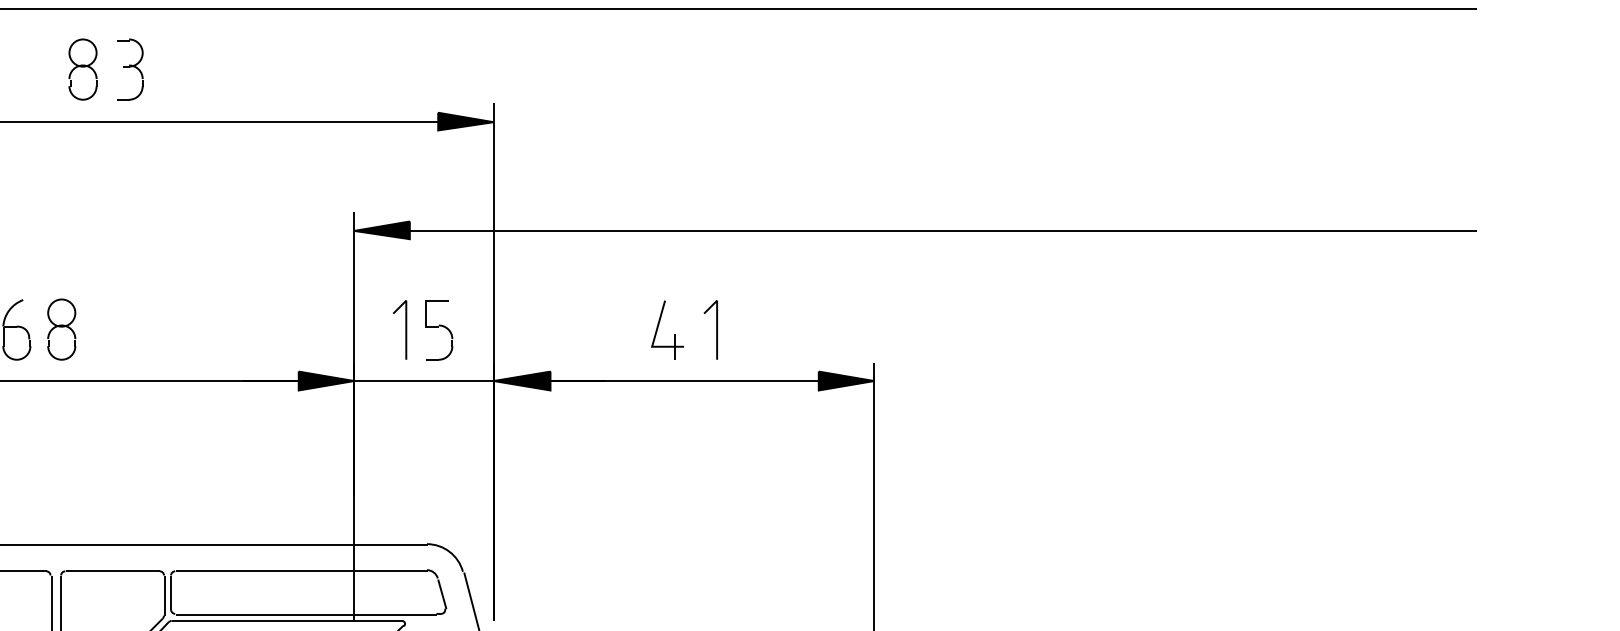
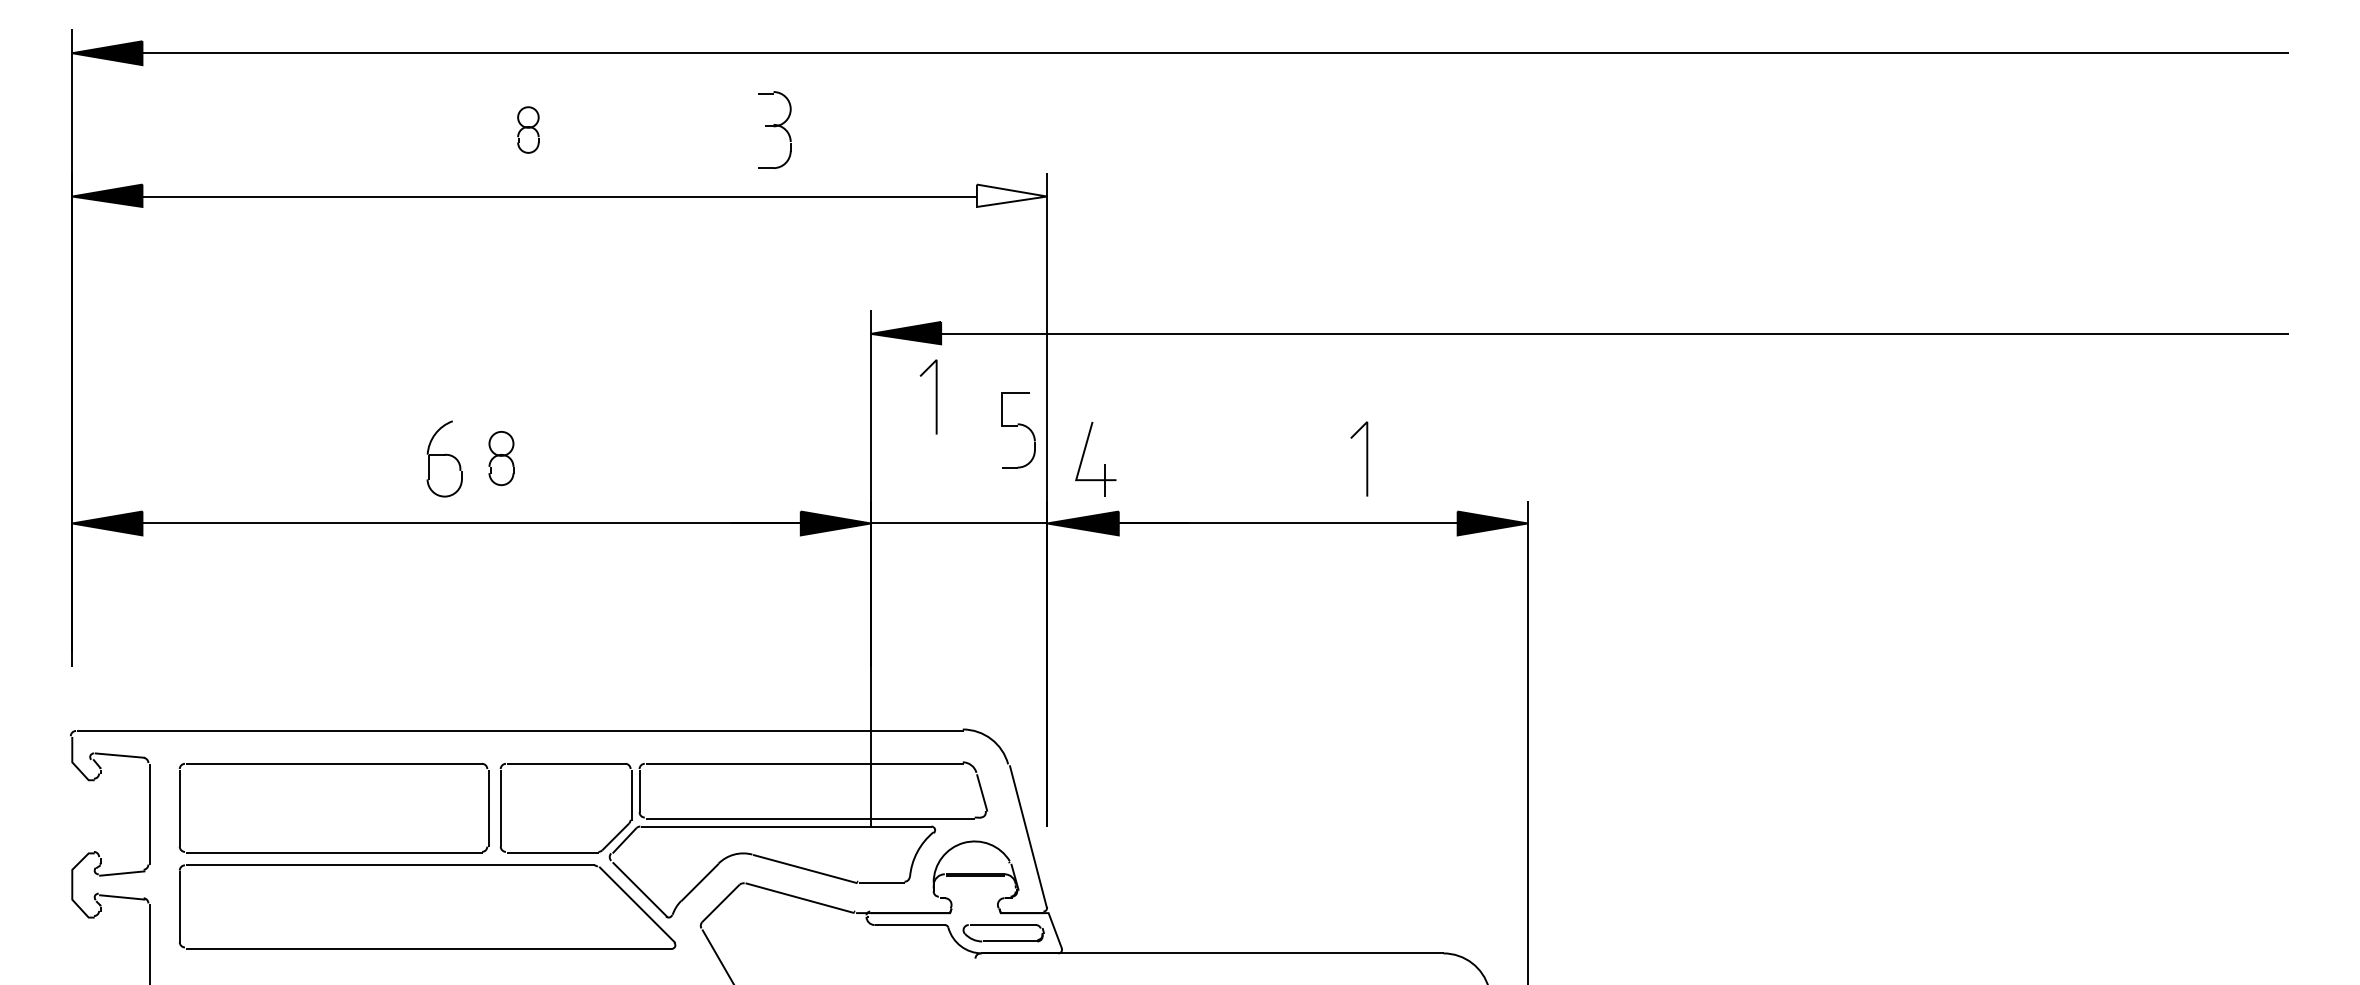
part: (83, 69) -> (528, 129), size x0.6
part: (129, 69) -> (774, 129), moved
fill: (465, 121) -> (1011, 195), removed
part: (61, 329) -> (501, 458), size x0.7
curve: (405, 329) -> (935, 396), moved
curve: (716, 329) -> (1366, 458), moved
part: (439, 330) -> (1018, 430), moved
part: (674, 334) -> (1104, 464), moved

